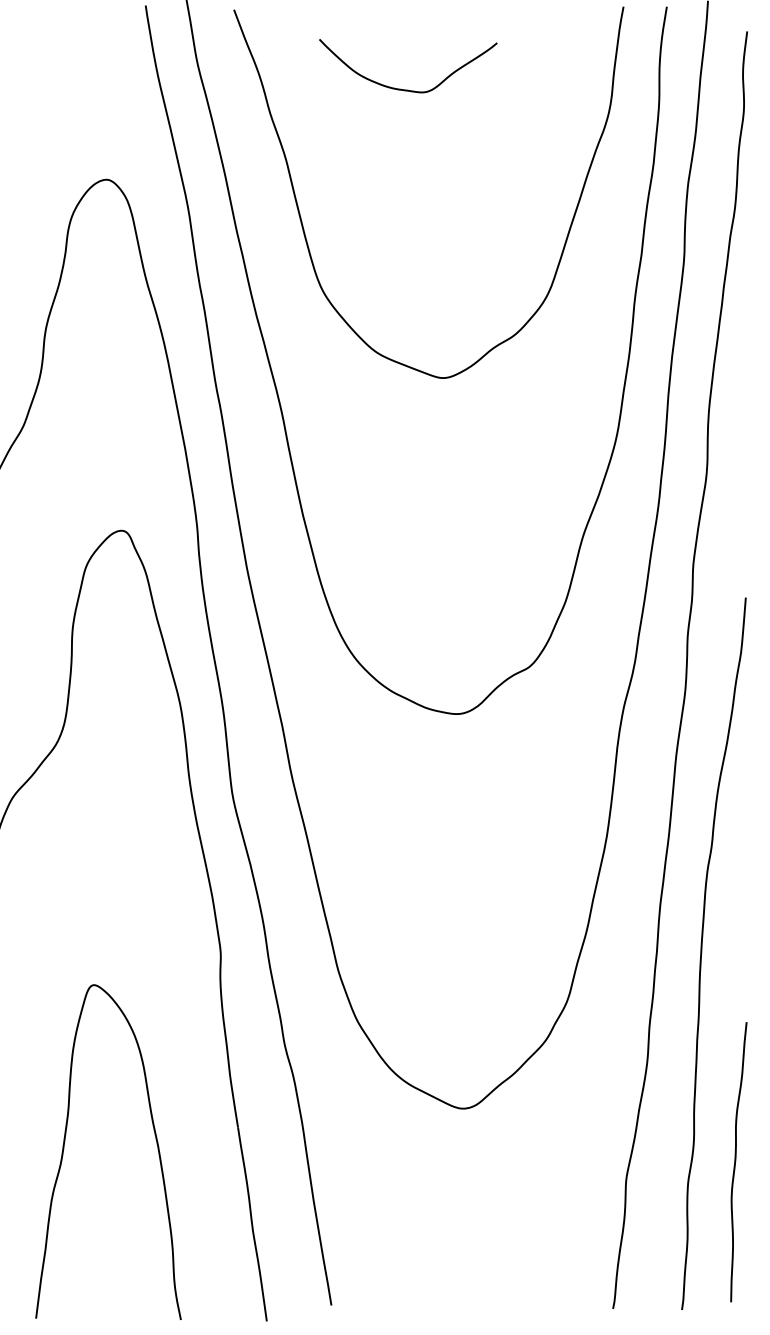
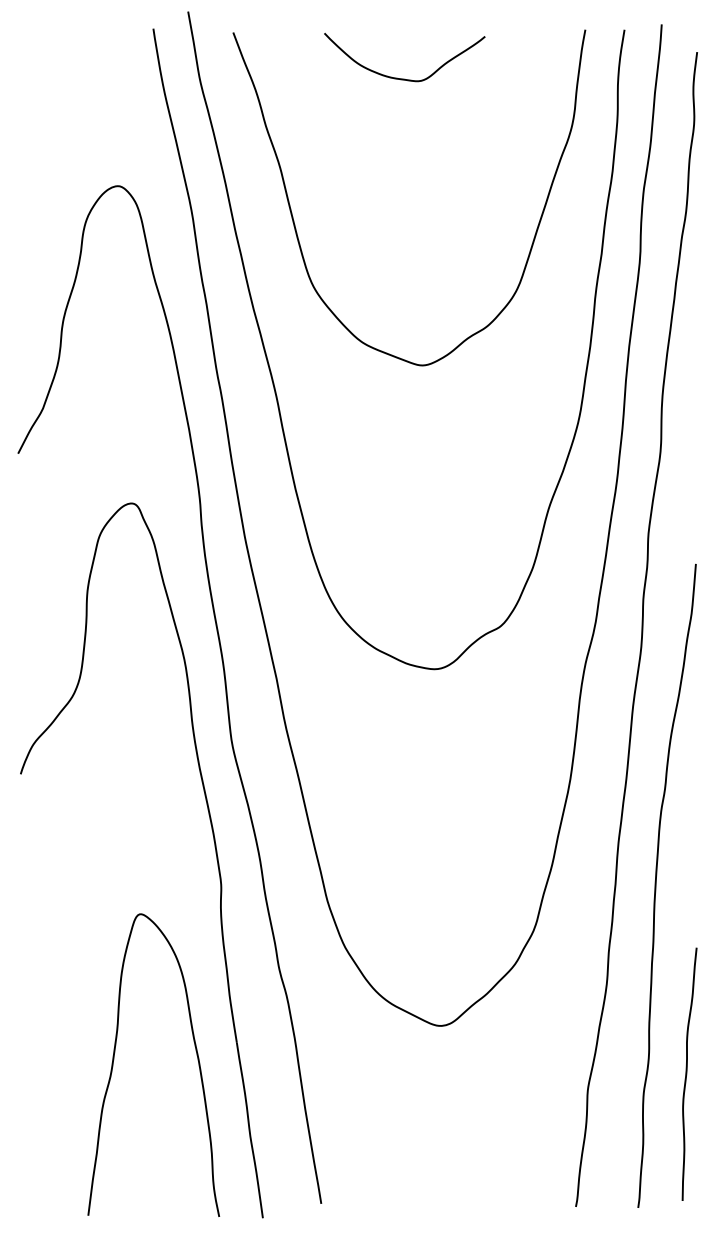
curve: (407, 89) -> (404, 78), moved
curve: (65, 1145) -> (114, 1059), moved

